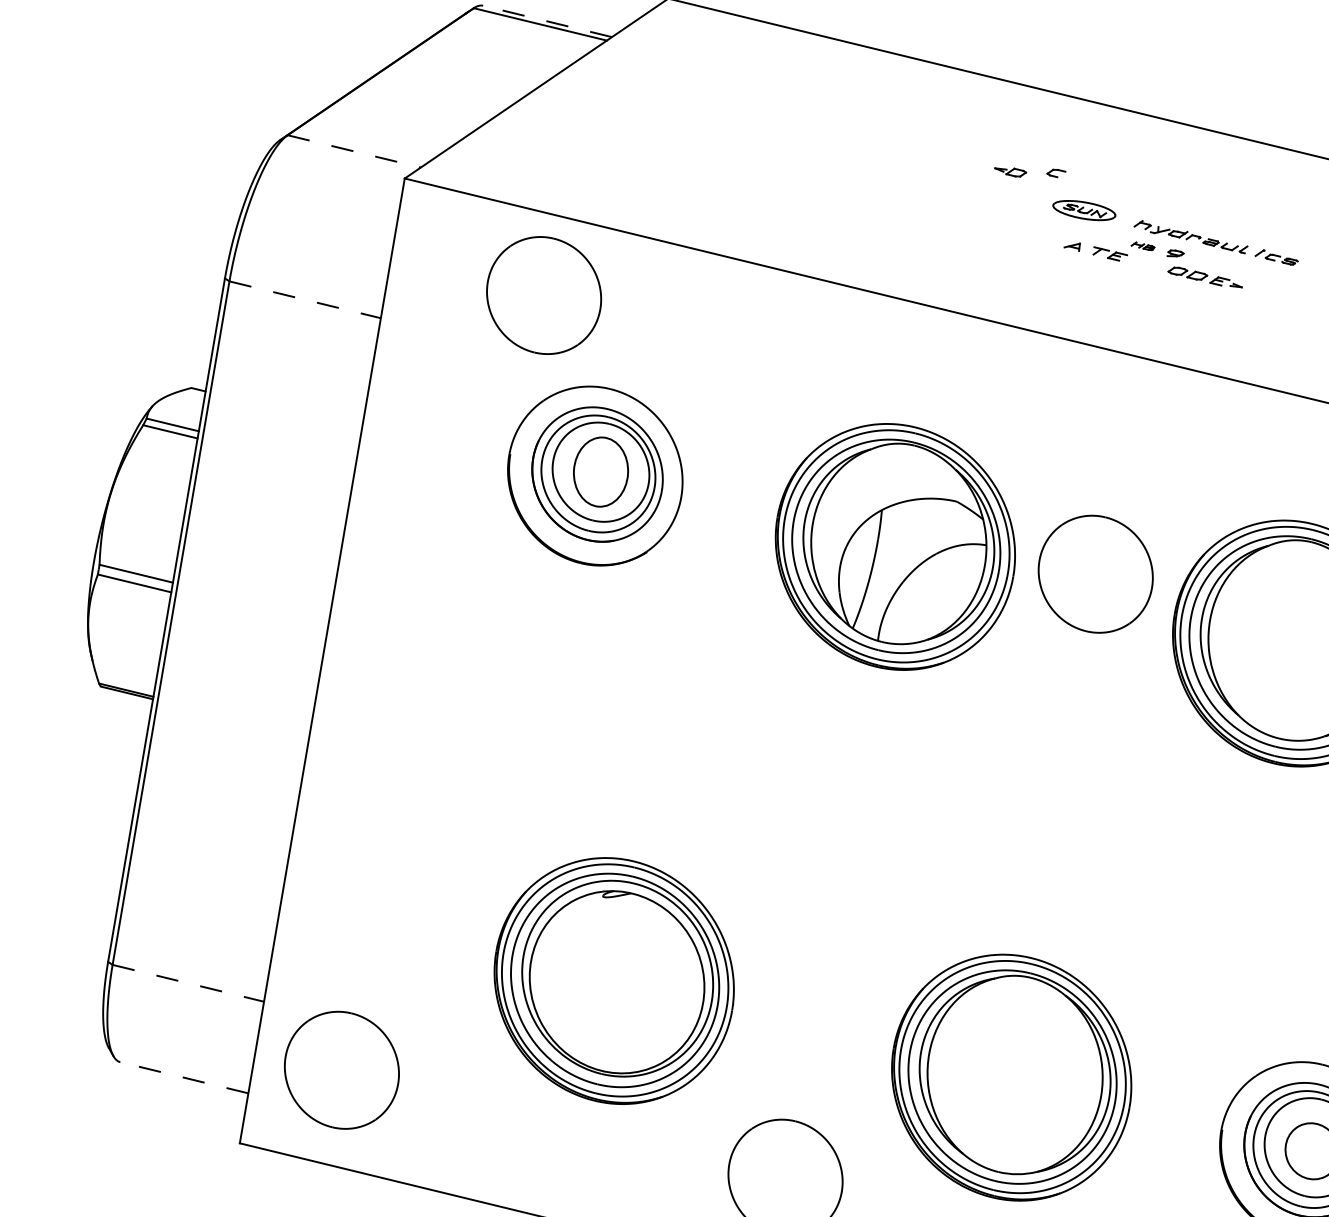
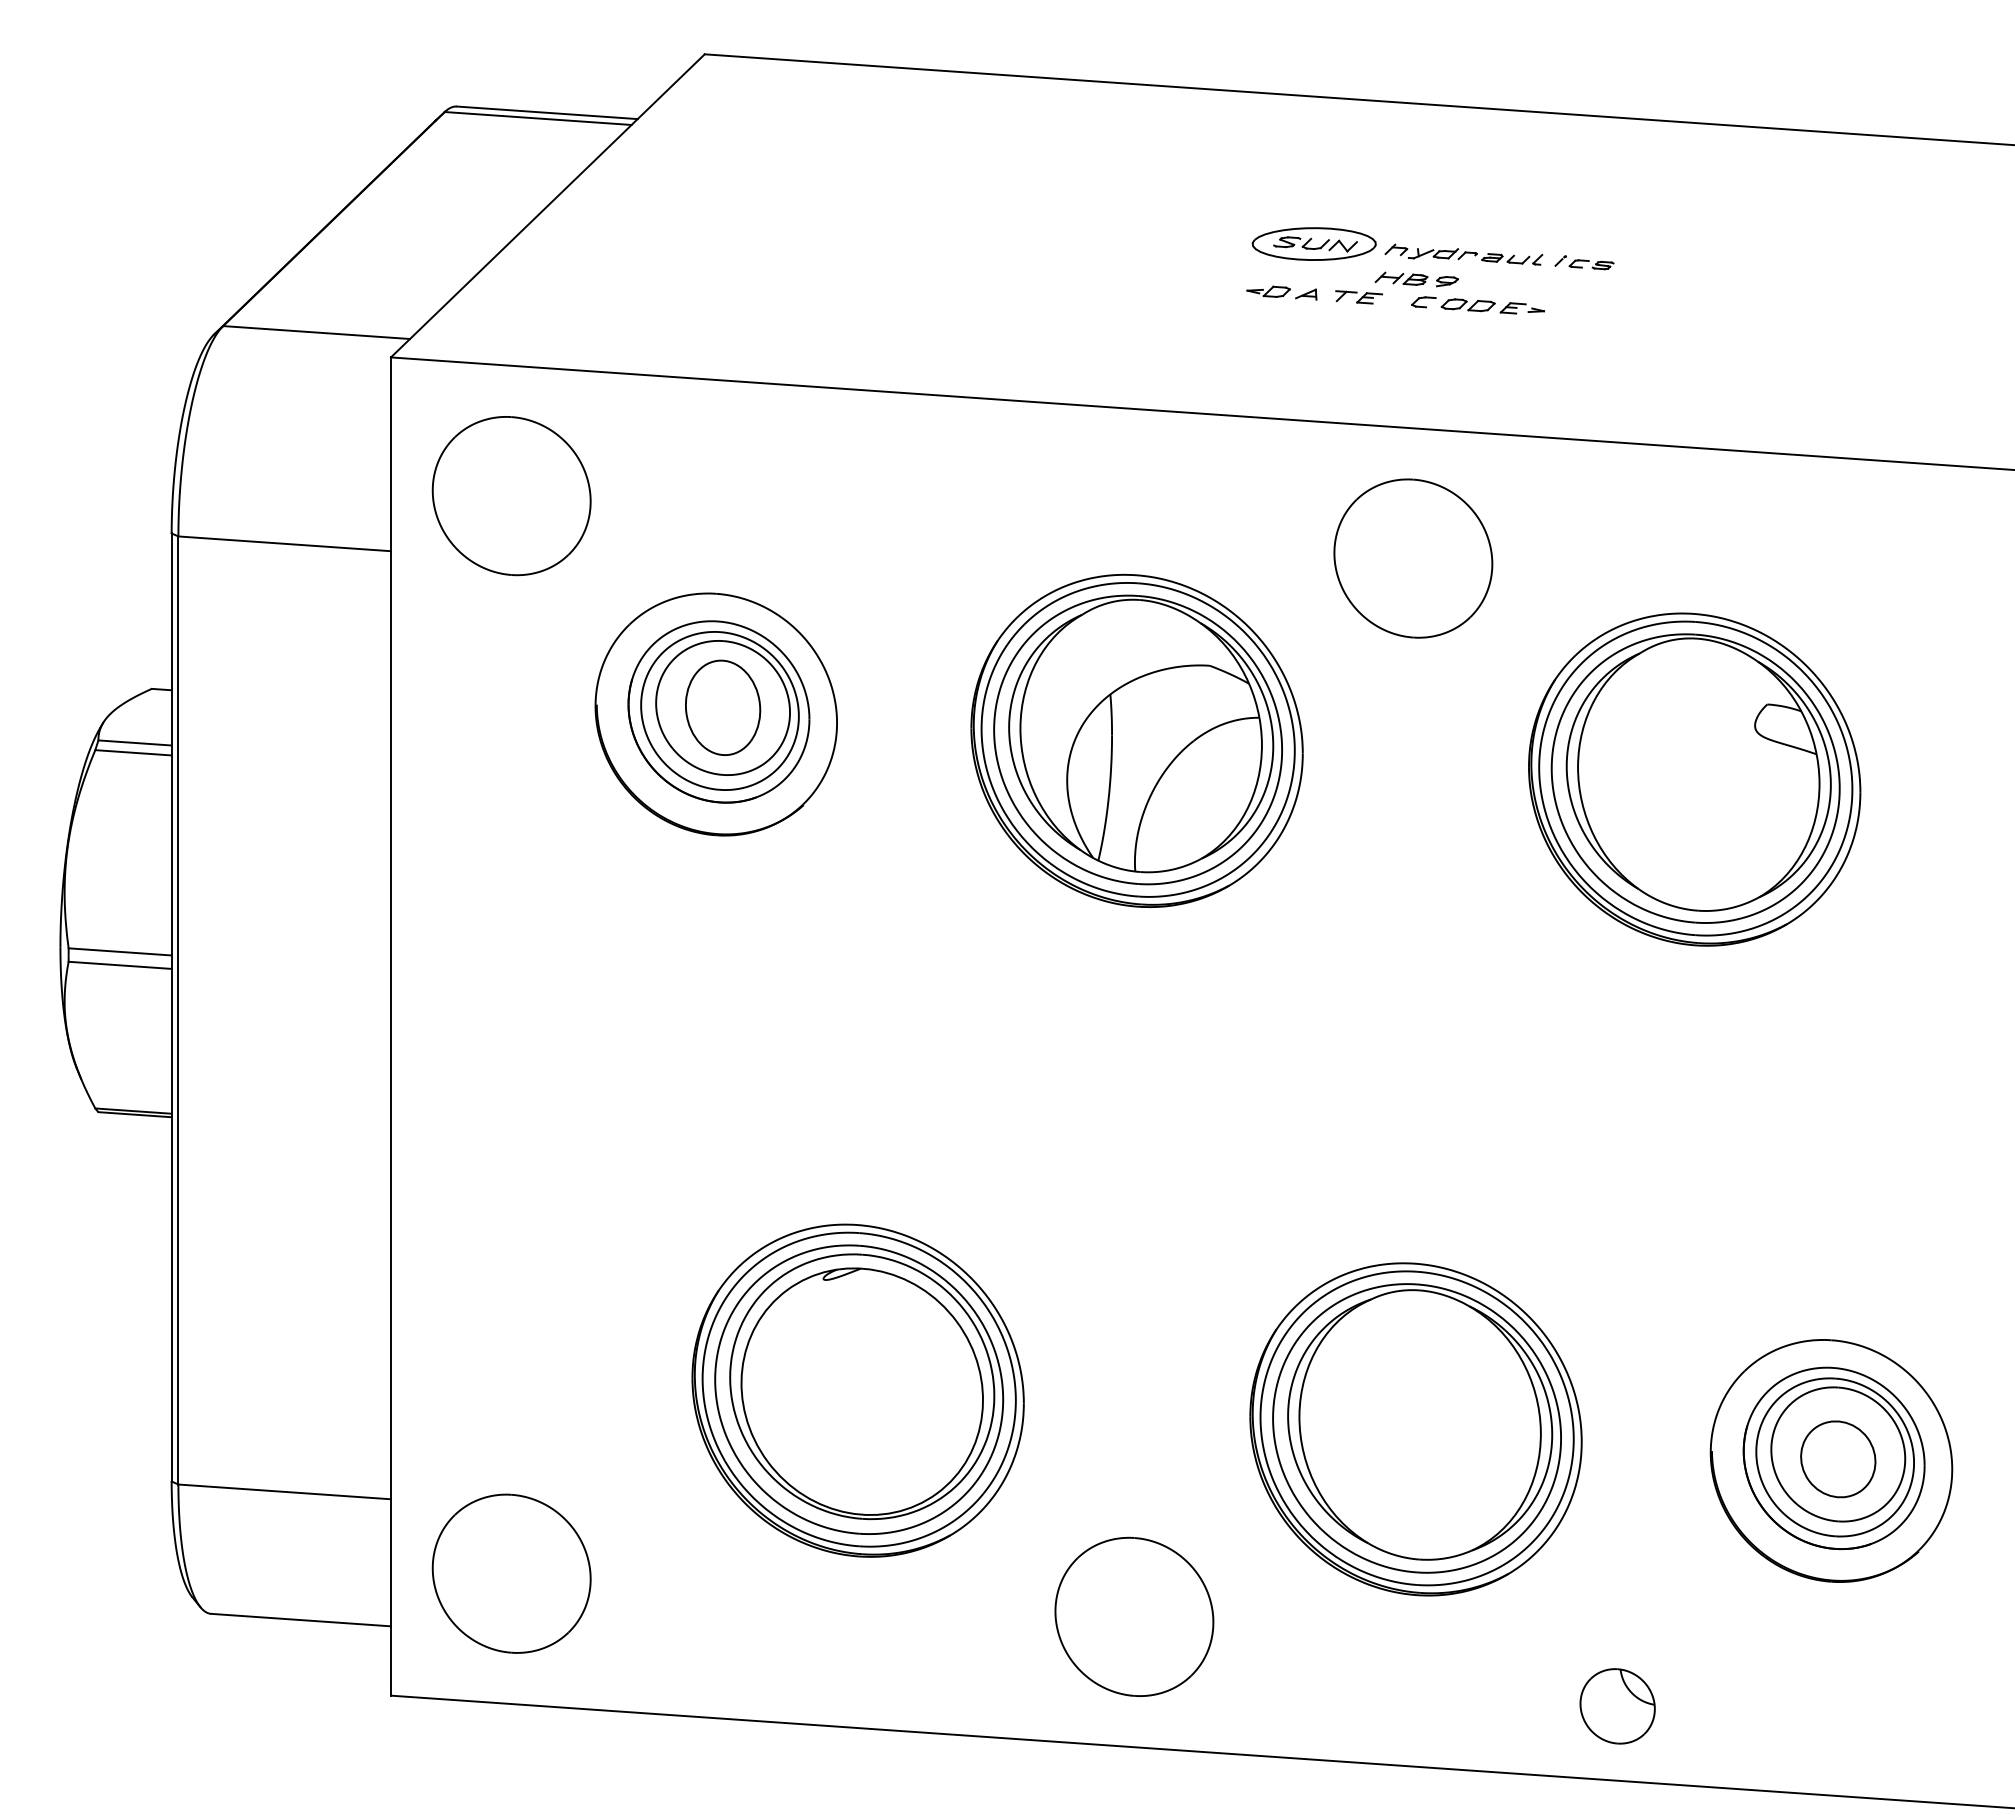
line: (547, 21) -> (547, 112), dashed -> solid
line: (354, 151) -> (316, 332), dashed -> solid
part: (1010, 171) -> (1268, 291), moved
part: (1056, 173) -> (1423, 302), moved
part: (1083, 210) -> (1313, 243), size x1.43
part: (1143, 246) -> (1401, 278), size x1.67
part: (543, 295) -> (511, 496), moved
line: (305, 299) -> (284, 543), dashed -> solid
part: (1095, 574) -> (1413, 558), moved
line: (188, 983) -> (284, 1491), dashed -> solid
line: (183, 1077) -> (300, 1620), dashed -> solid

